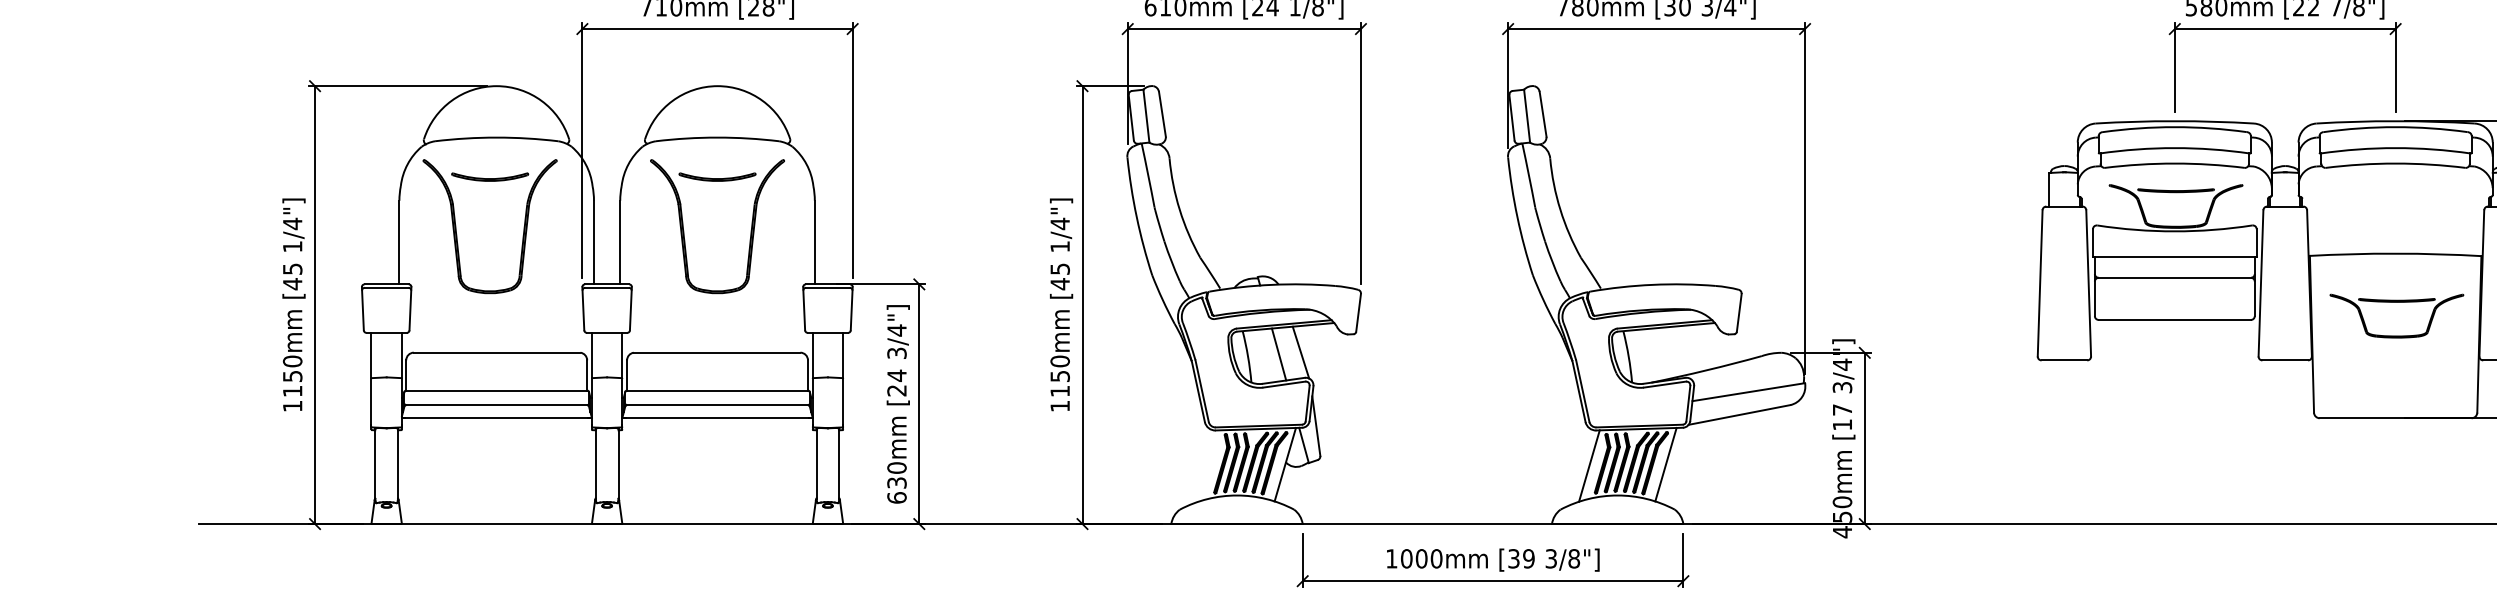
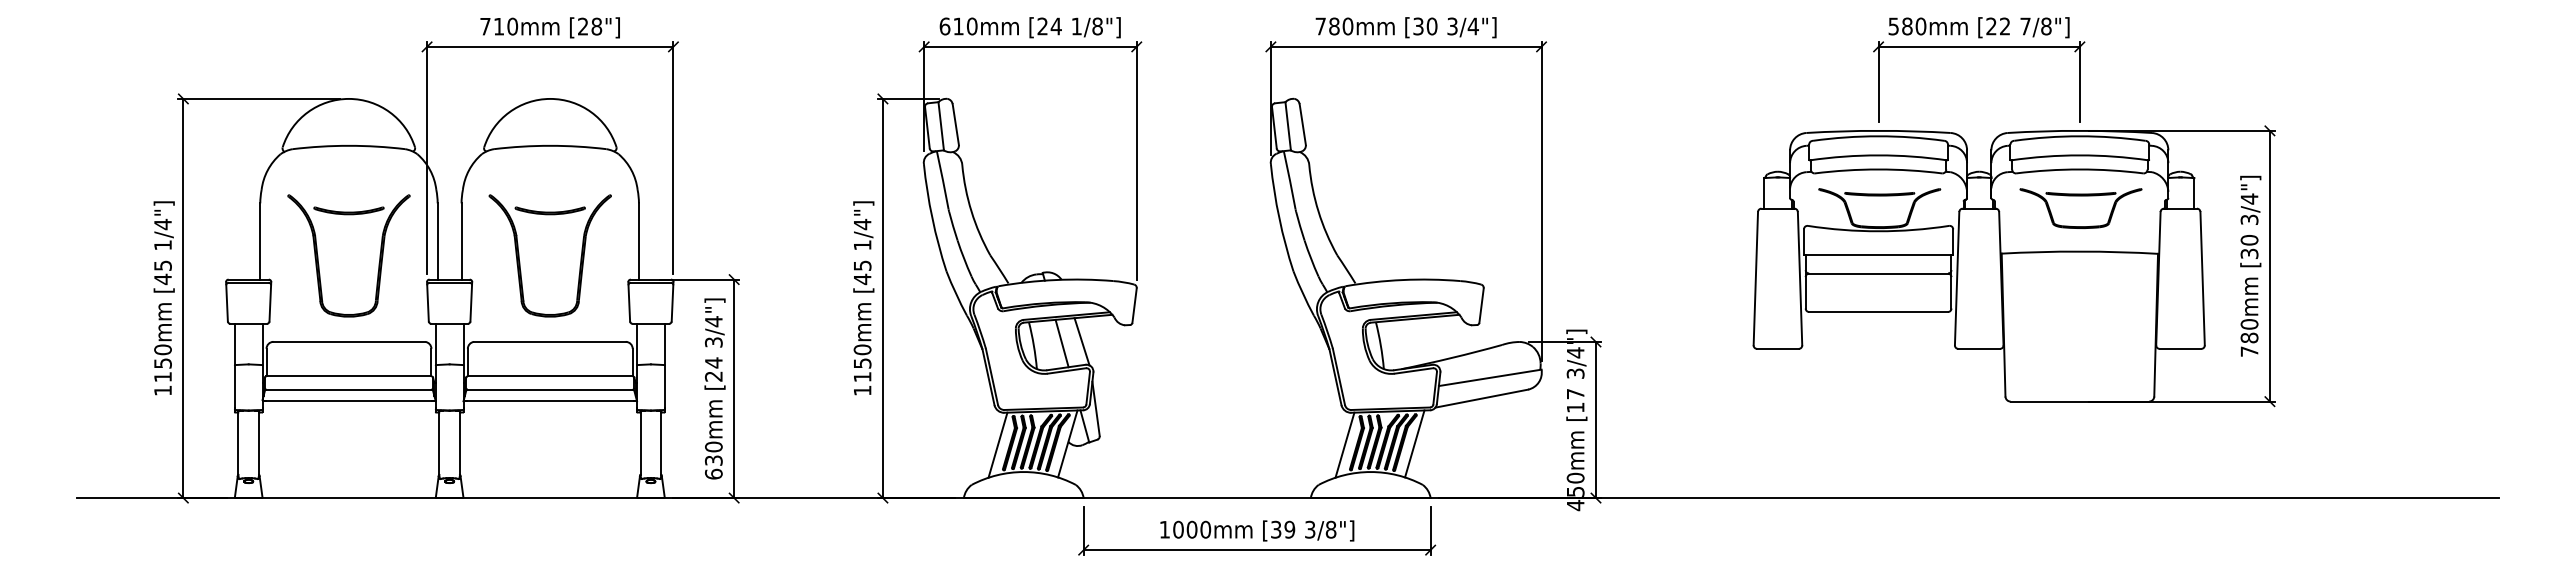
part: (456, 226) -> (318, 255), moved
part: (684, 232) -> (520, 261), moved
part: (2396, 302) -> (2080, 196), moved
line: (1208, 465) -> (997, 444), added

